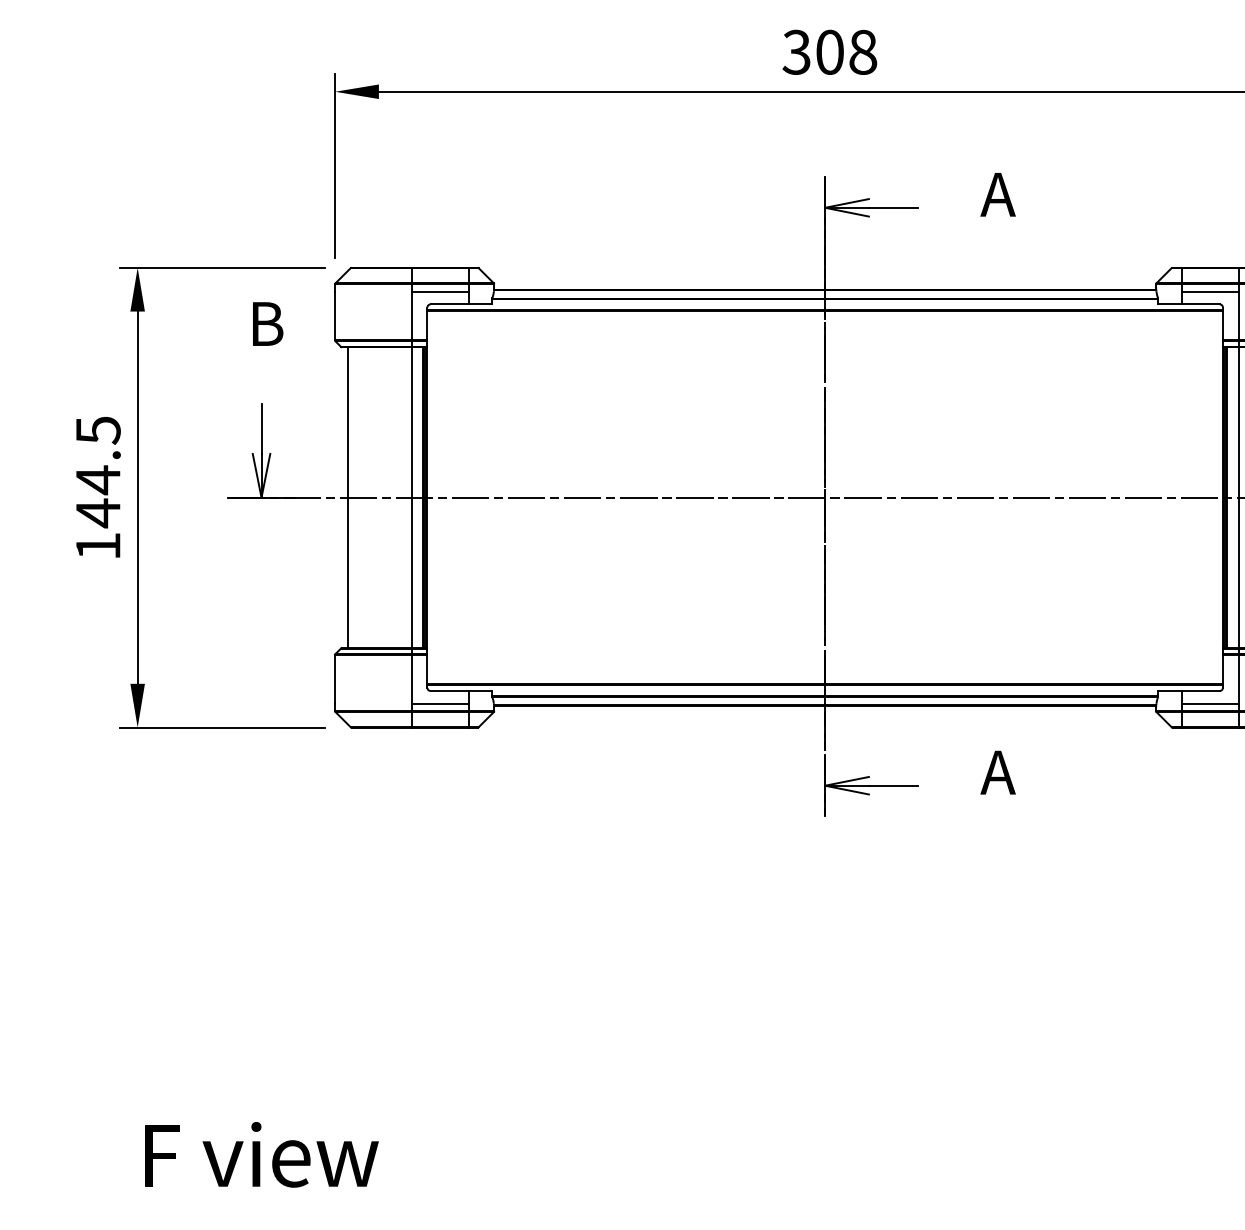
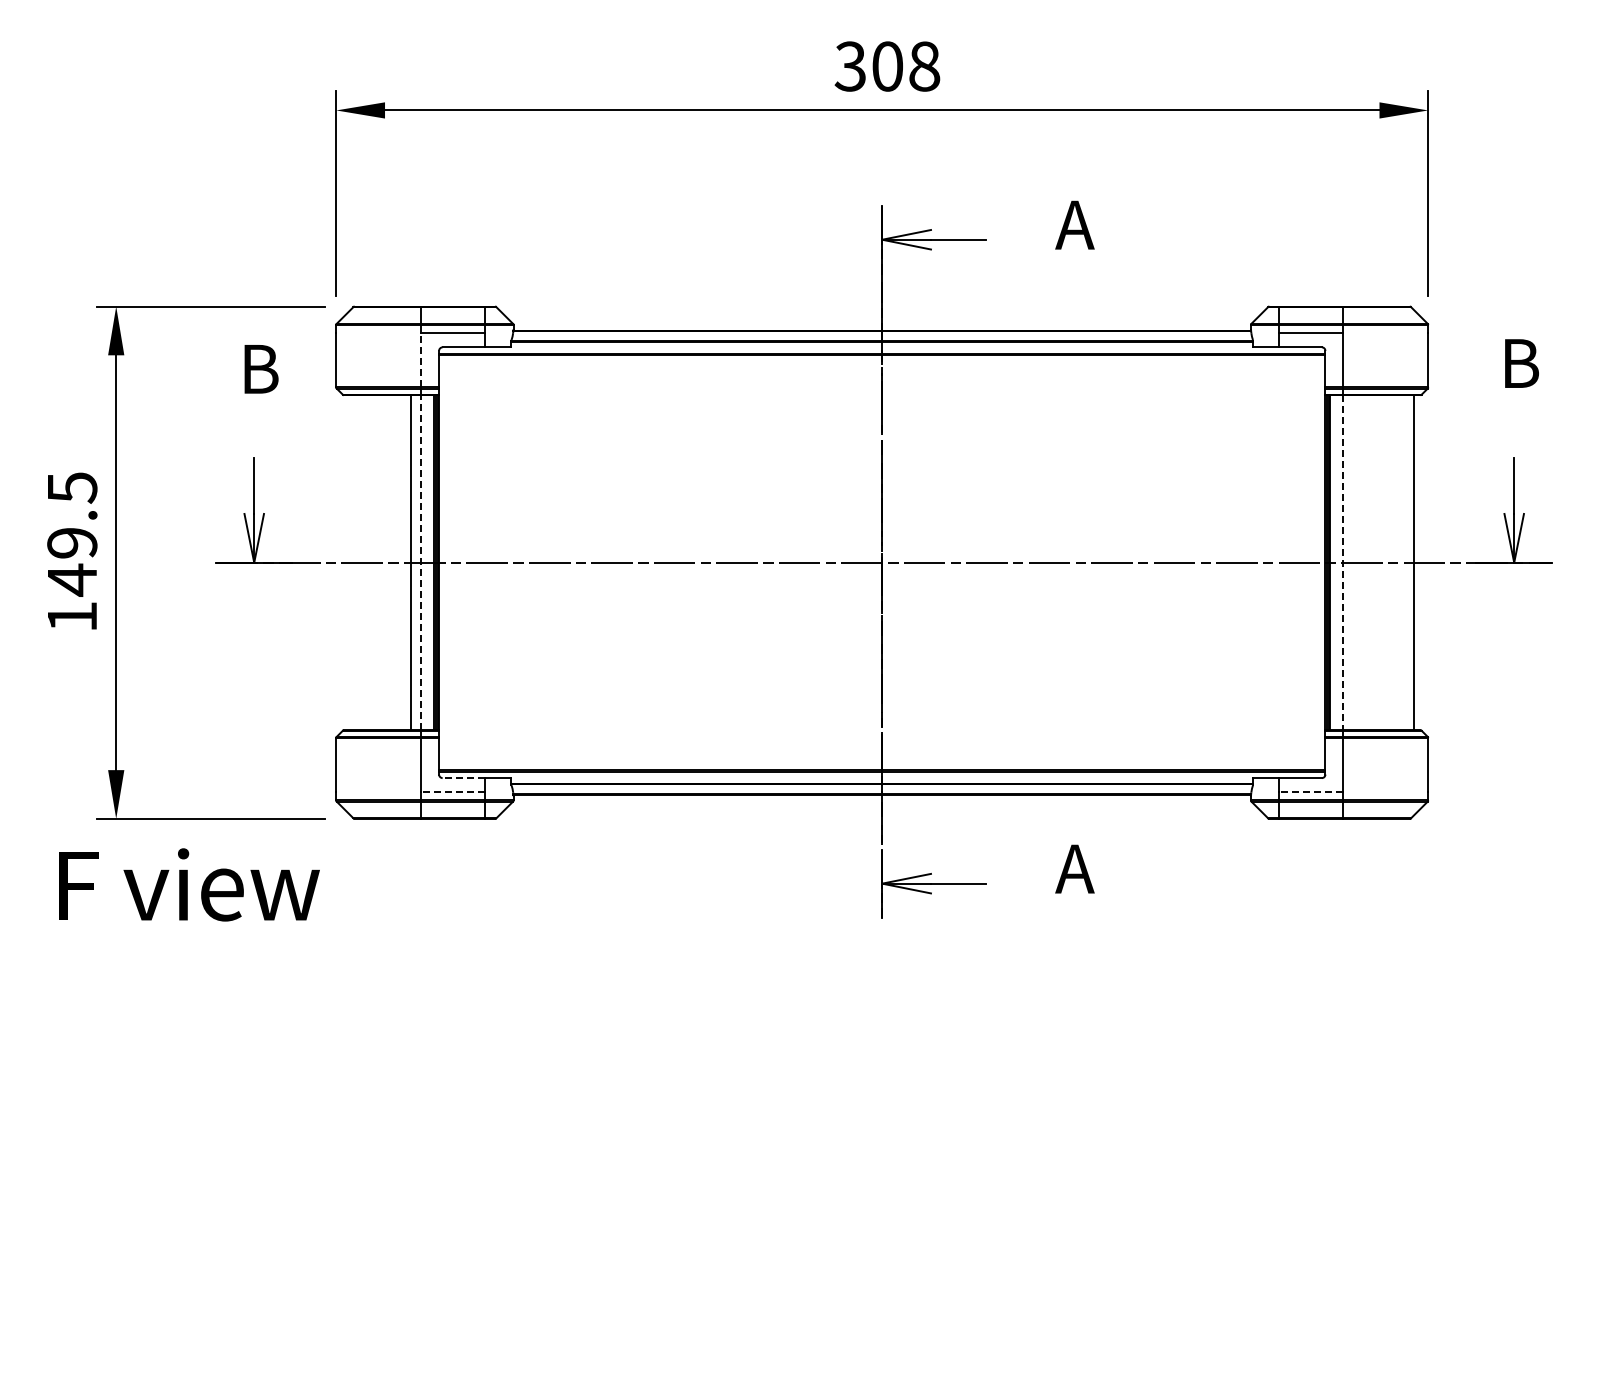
line: (411, 315) -> (421, 359), solid -> dashed
text: (98, 480) -> (72, 543), 144.5 -> 149.5
line: (347, 497) -> (411, 562), moved
line: (411, 497) -> (421, 562), solid -> dashed
line: (1239, 497) -> (1343, 562), solid -> dashed
line: (449, 691) -> (463, 778), solid -> dashed
line: (440, 703) -> (453, 792), solid -> dashed
line: (1210, 703) -> (1311, 792), solid -> dashed
text: (261, 1154) -> (189, 884), moved

